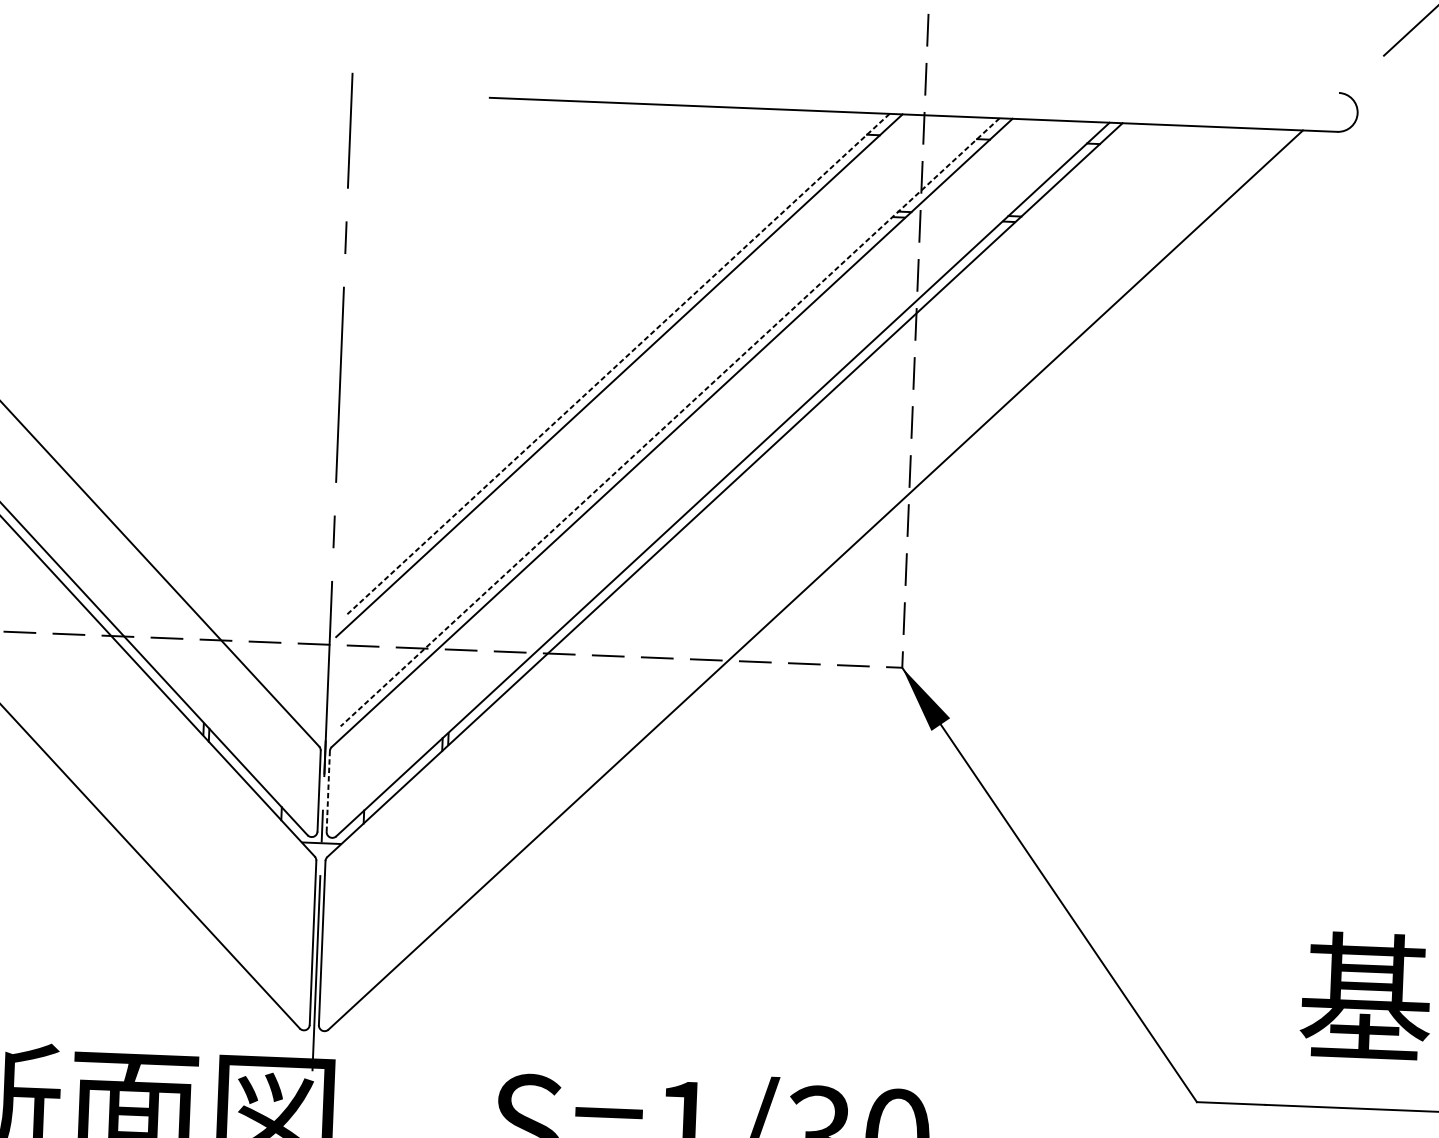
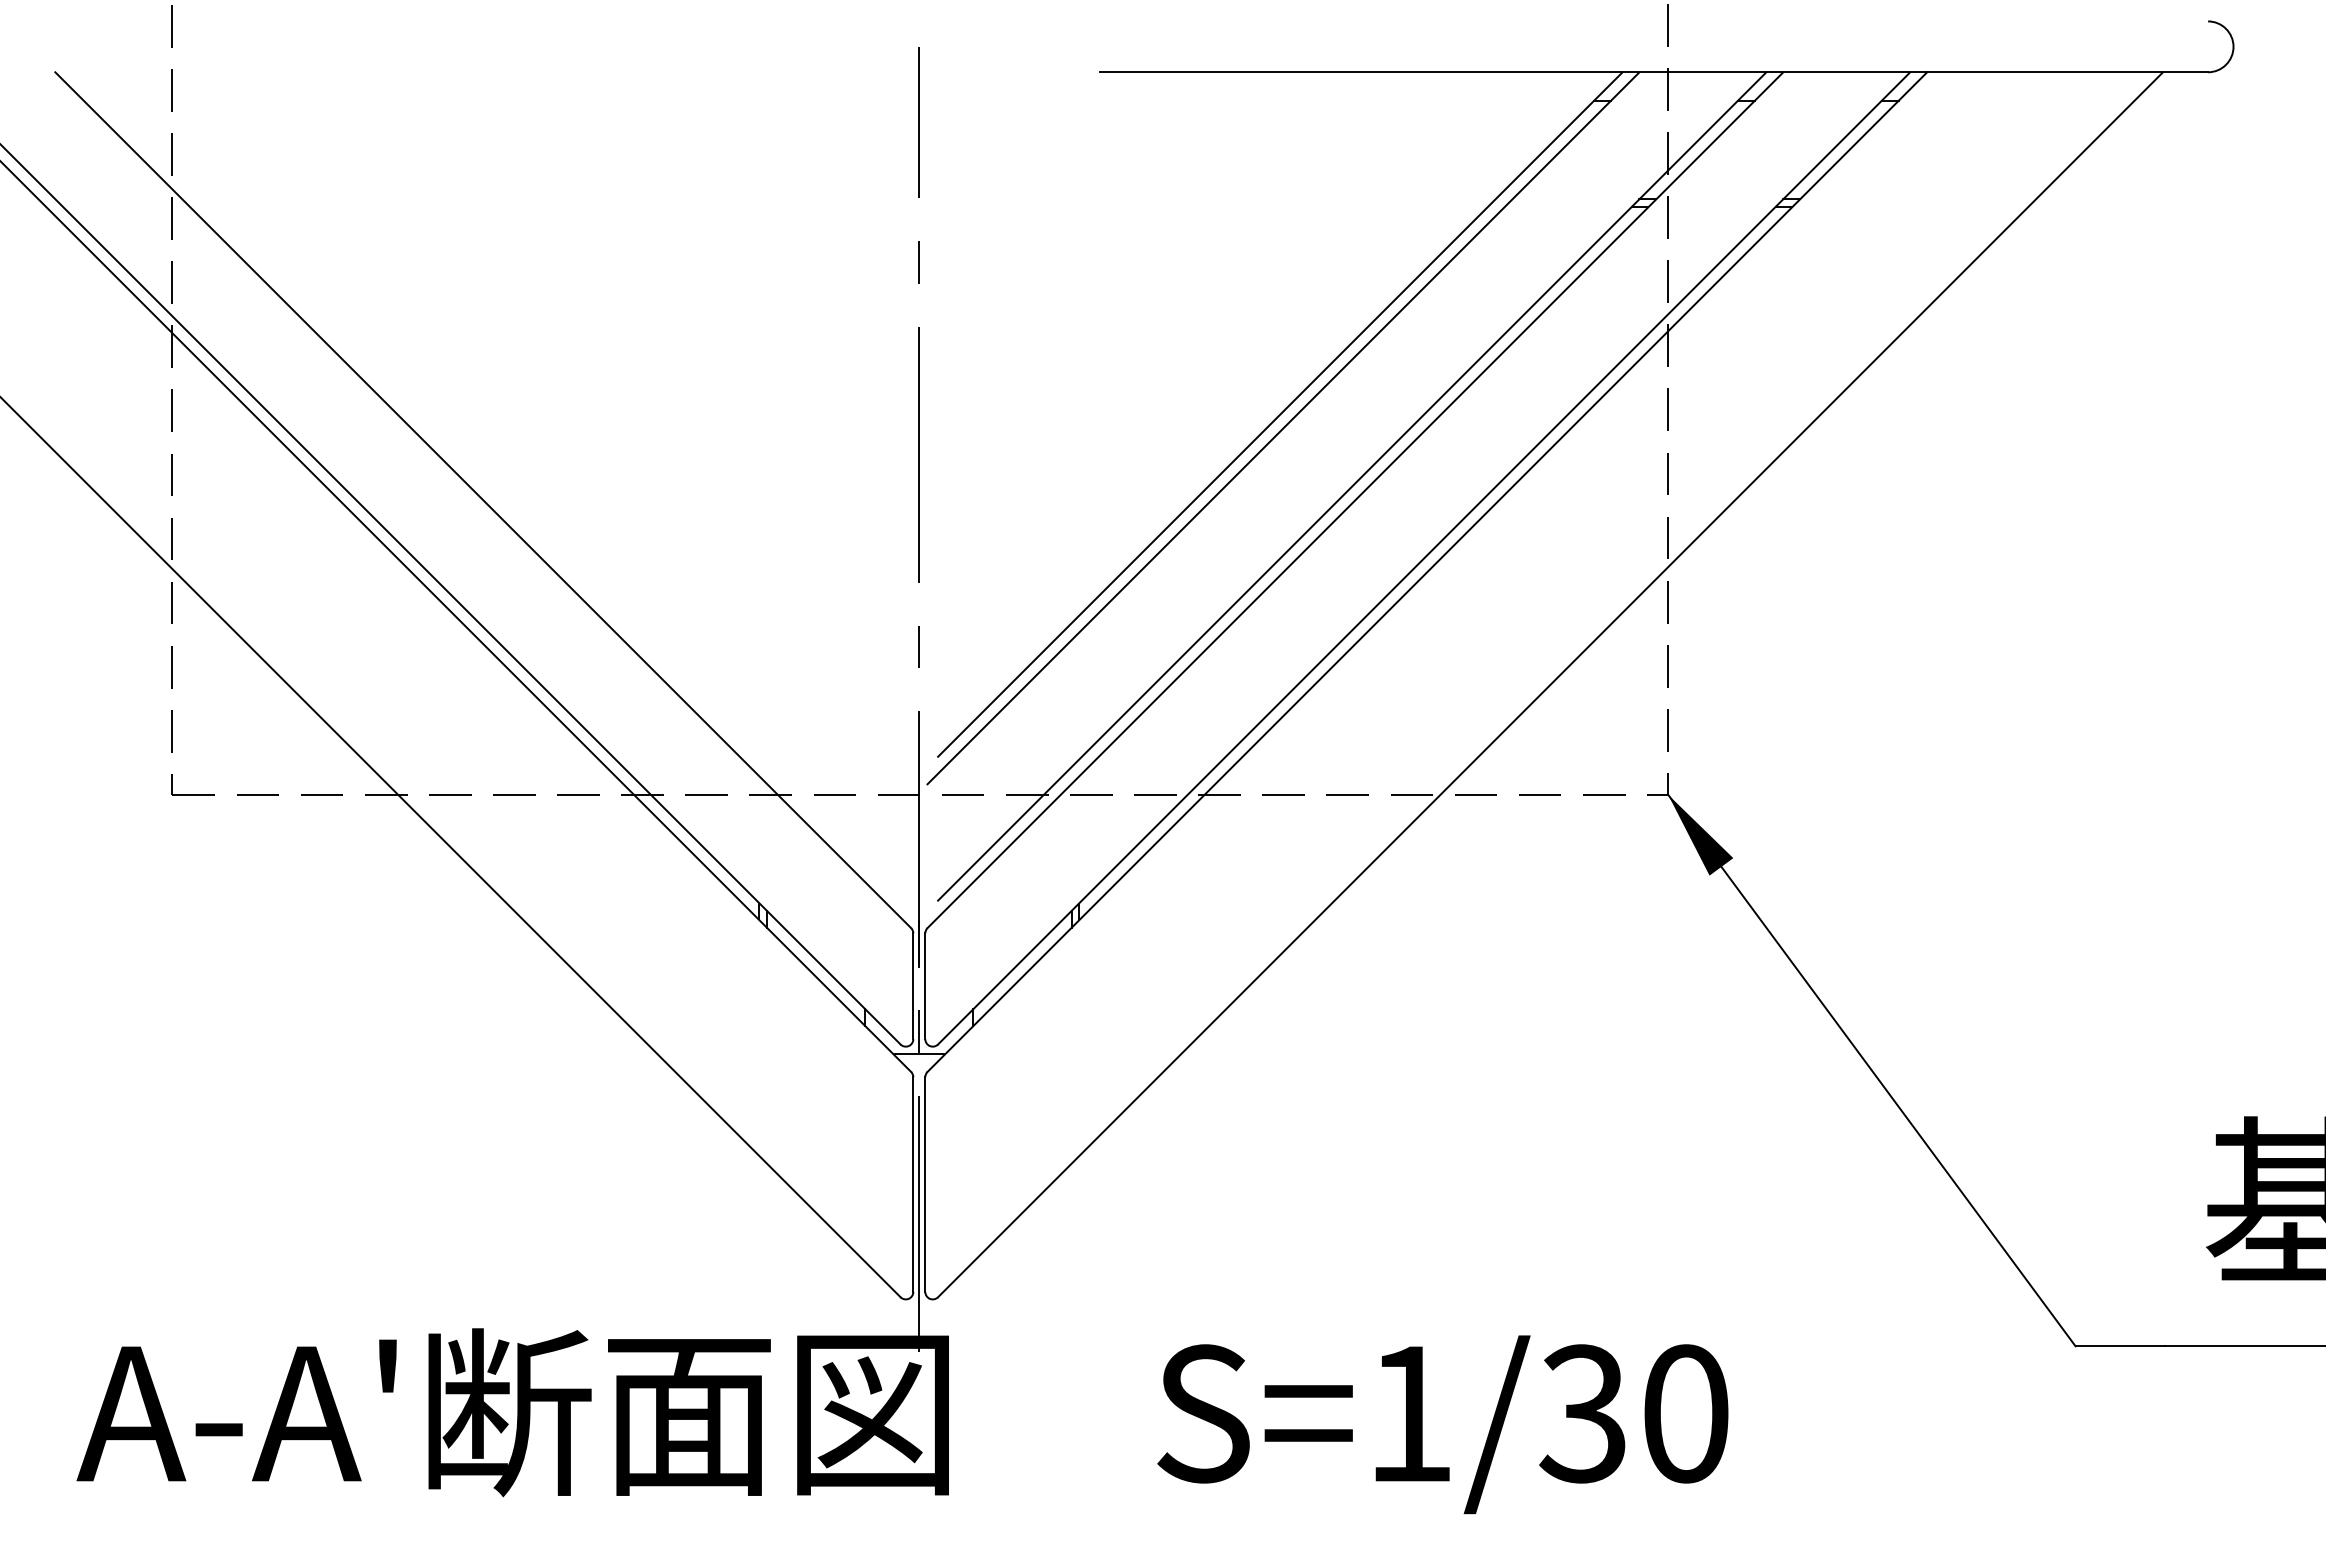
line: (616, 365) -> (1279, 414), dashed -> solid
line: (670, 422) -> (1352, 486), dashed -> solid
line: (328, 791) -> (925, 986), dashed -> solid

